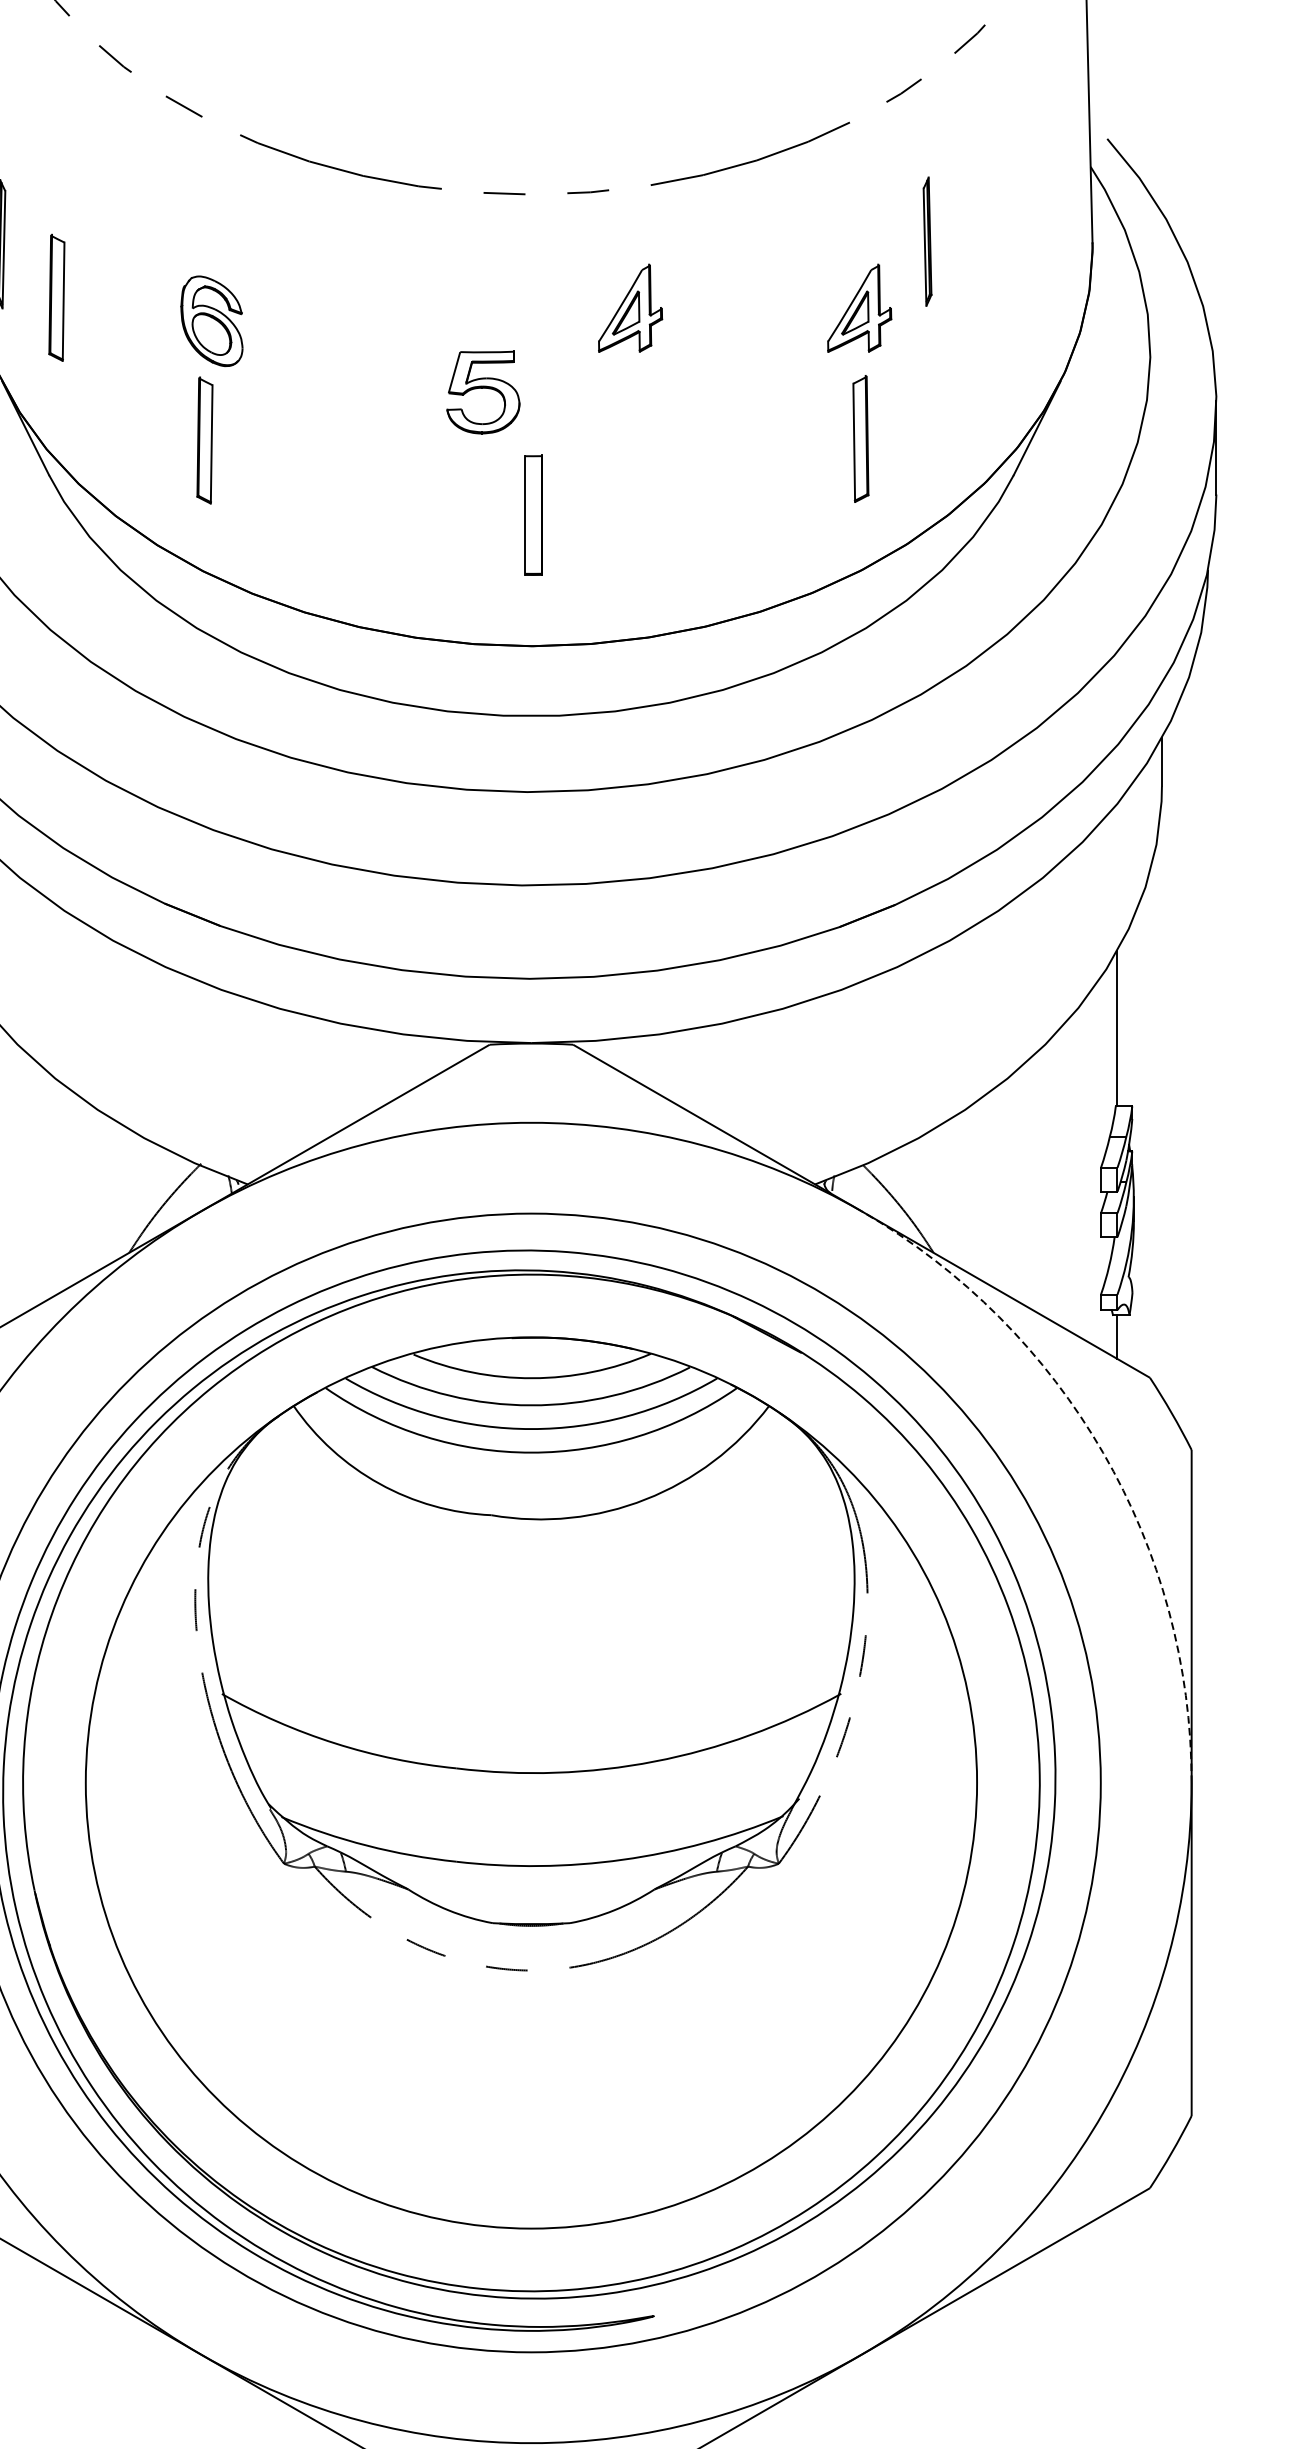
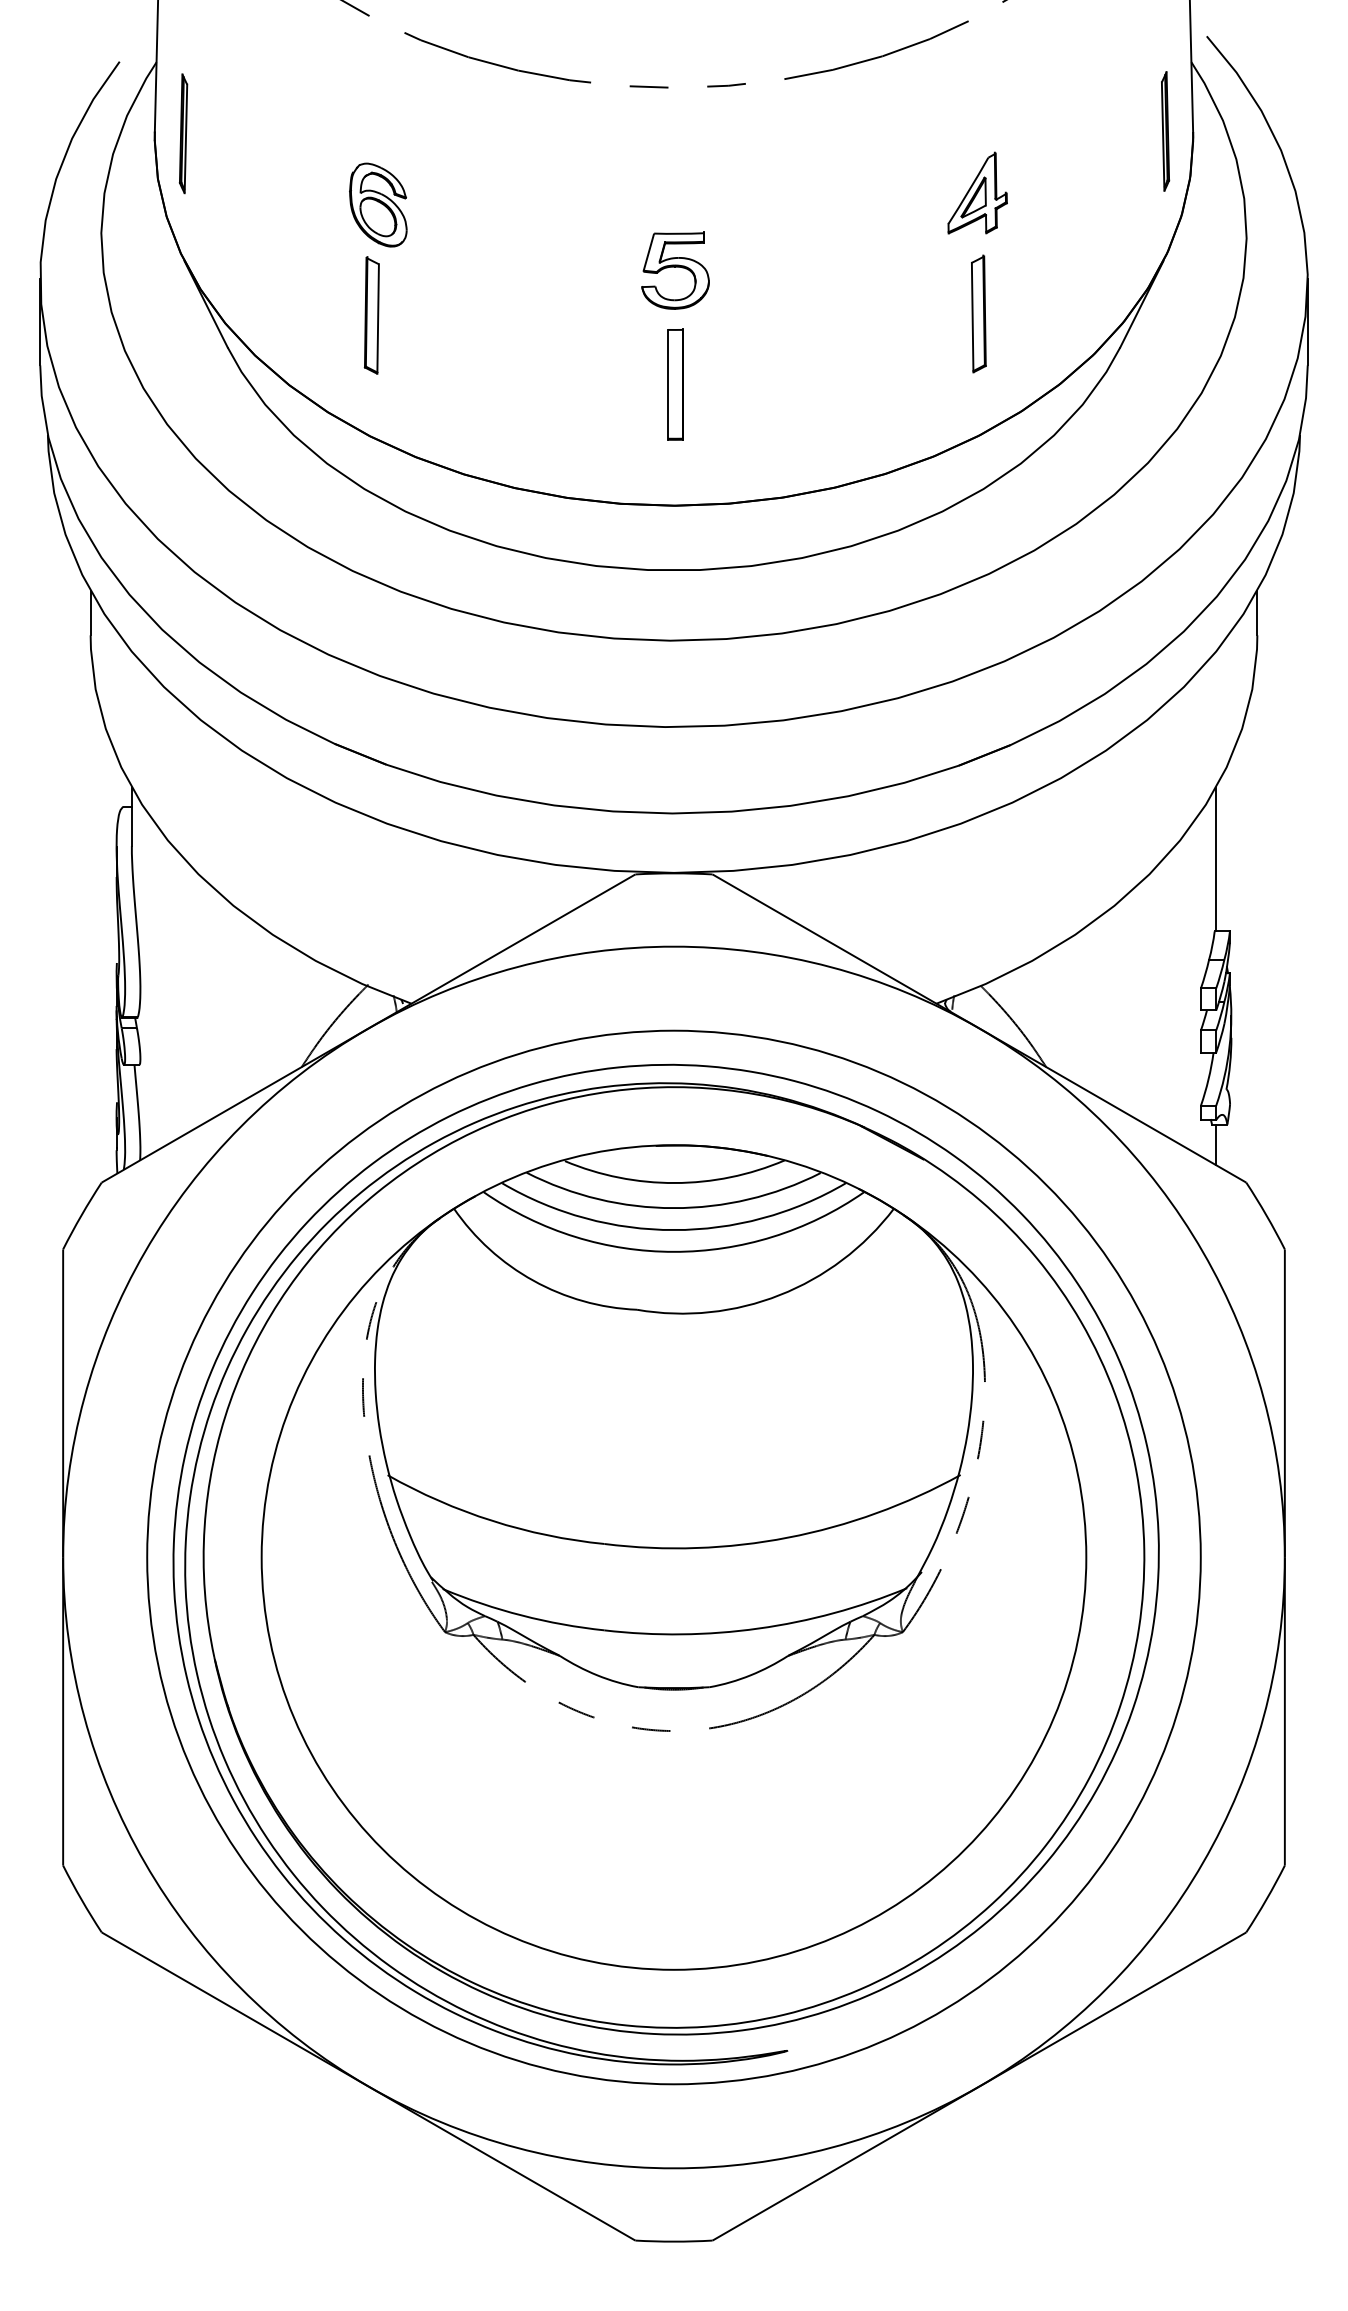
part: (927, 241) -> (1165, 131), moved
part: (56, 297) -> (234, 183), removed
part: (630, 307) -> (765, 192), removed
part: (483, 391) -> (675, 270), moved
arc: (1103, 1453) -> (1203, 1252), dashed -> solid

